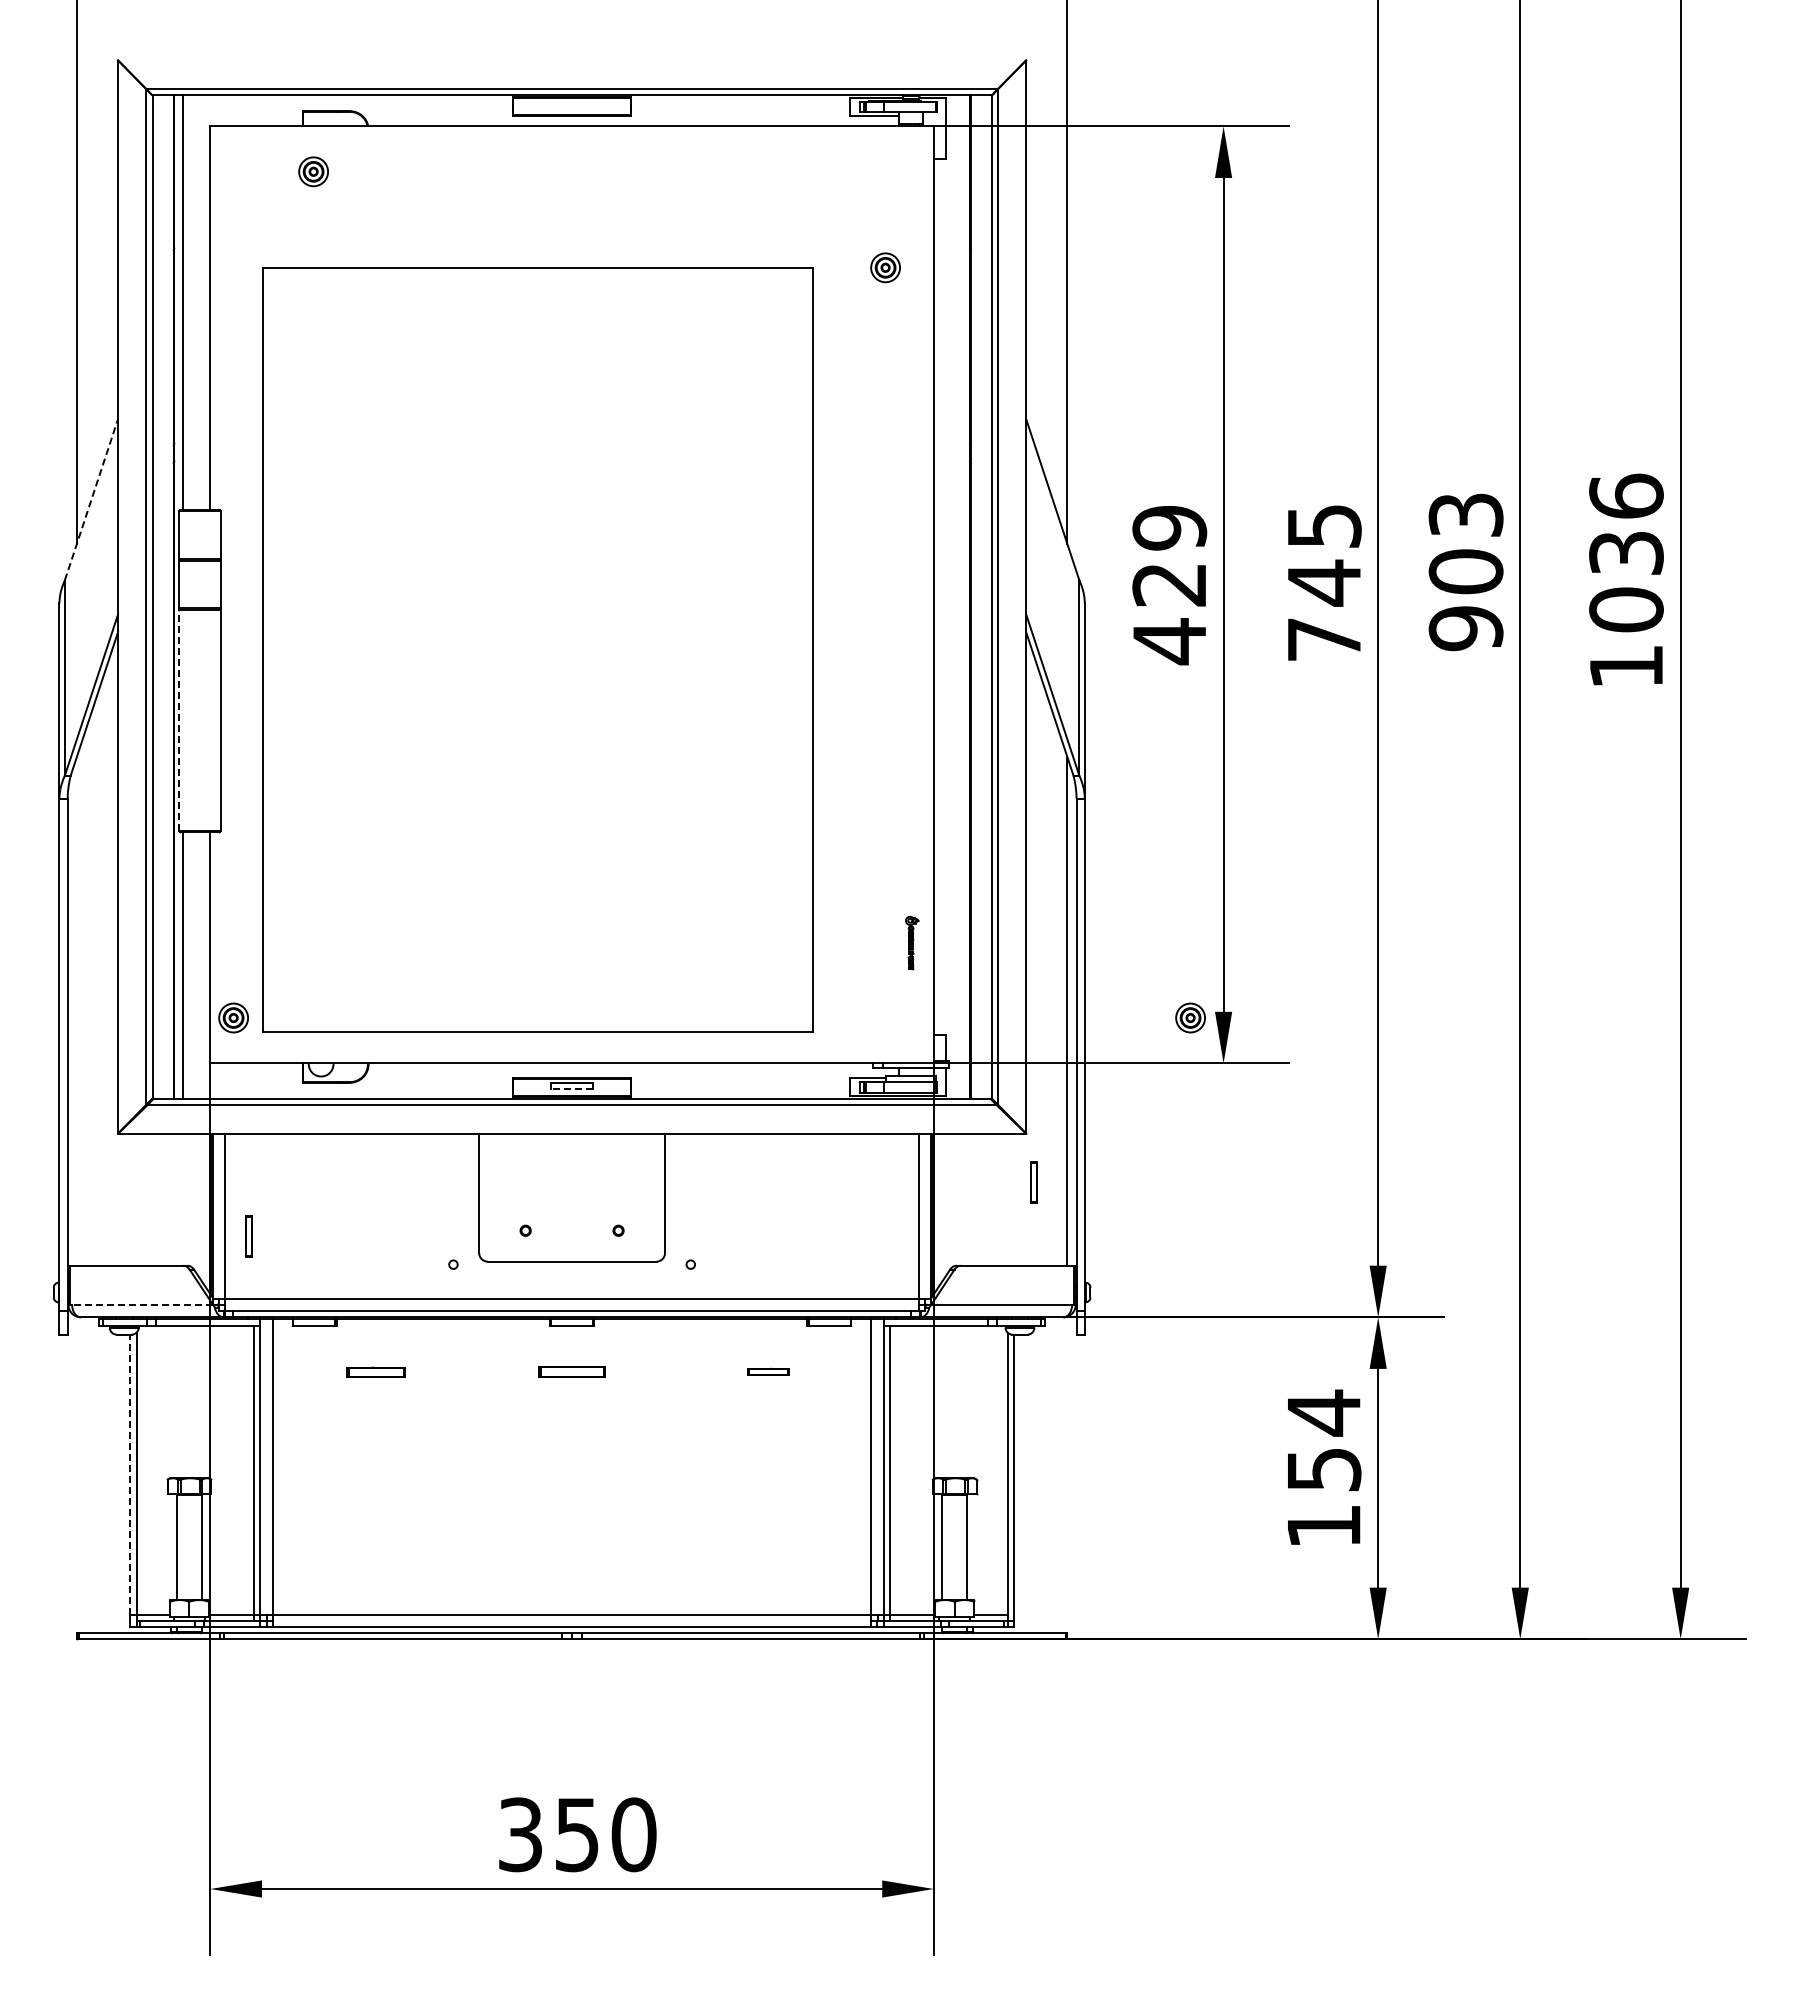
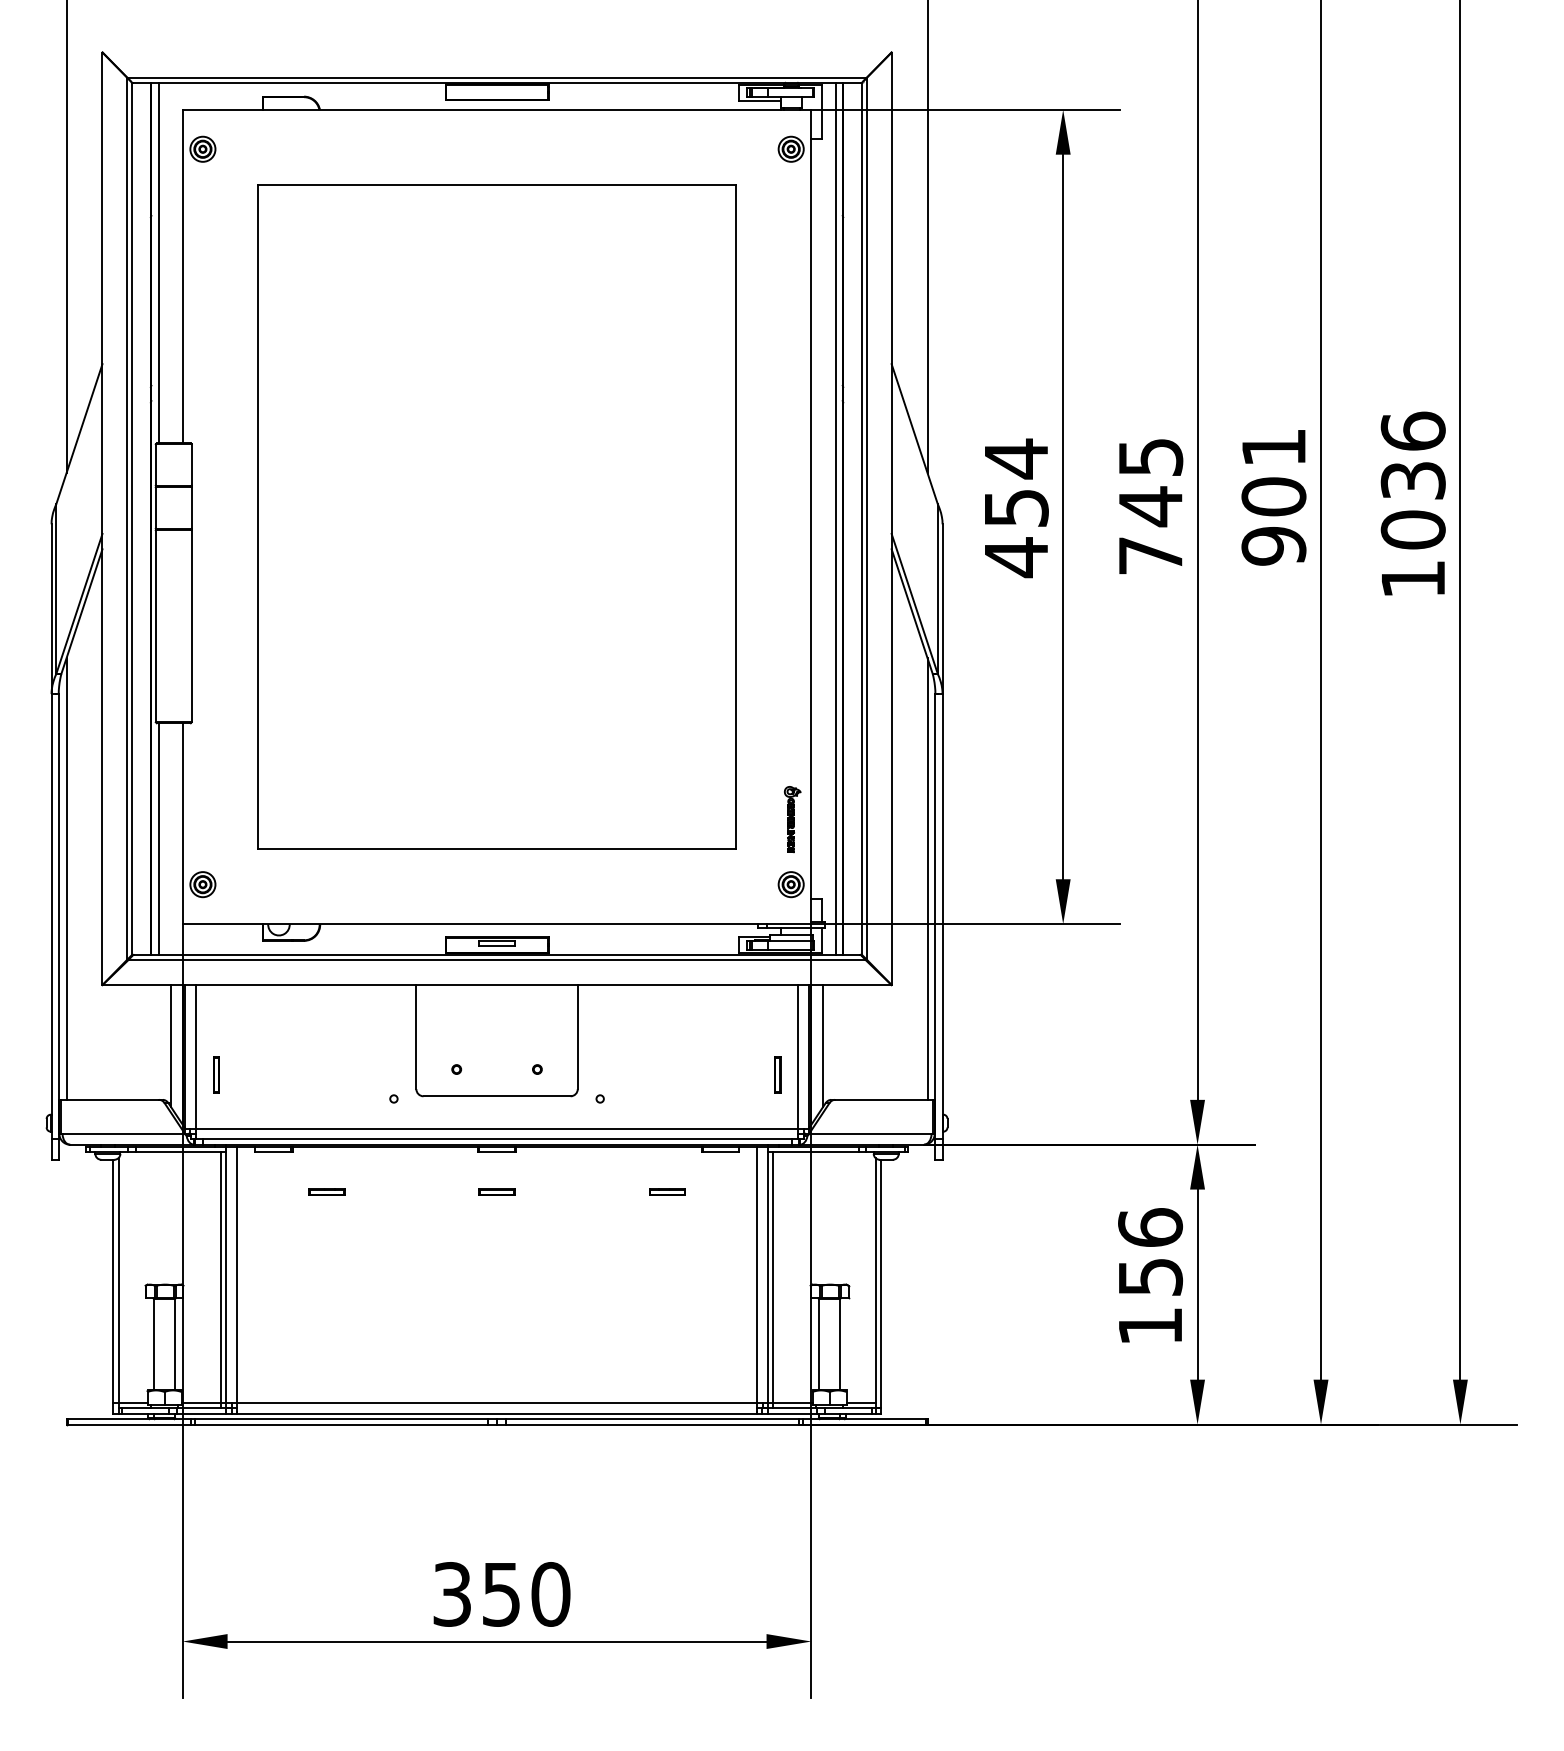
part: (313, 171) -> (202, 149), moved
part: (885, 267) -> (791, 149), moved
line: (91, 499) -> (79, 434), dashed -> solid
text: (1465, 514) -> (1273, 447), 903 -> 901
text: (1169, 555) -> (1016, 482), 429 -> 454
line: (961, 596) -> (835, 518), added
part: (537, 649) -> (496, 516), moved
line: (179, 720) -> (155, 626), dashed -> solid
part: (912, 942) -> (792, 819), size x1.43
line: (76, 1011) -> (66, 878), added
part: (1190, 1017) -> (791, 884), moved
line: (572, 1088) -> (497, 945), dashed -> solid
part: (1033, 1182) -> (777, 1074), moved
line: (197, 1203) -> (171, 1045), added
line: (947, 1203) -> (823, 1045), added
line: (142, 1304) -> (123, 1133), dashed -> solid
part: (375, 1371) -> (326, 1191), size x0.71
part: (571, 1371) -> (496, 1191), size x0.62
text: (1323, 1412) -> (1150, 1227), 154 -> 156
line: (130, 1474) -> (113, 1281), dashed -> solid

